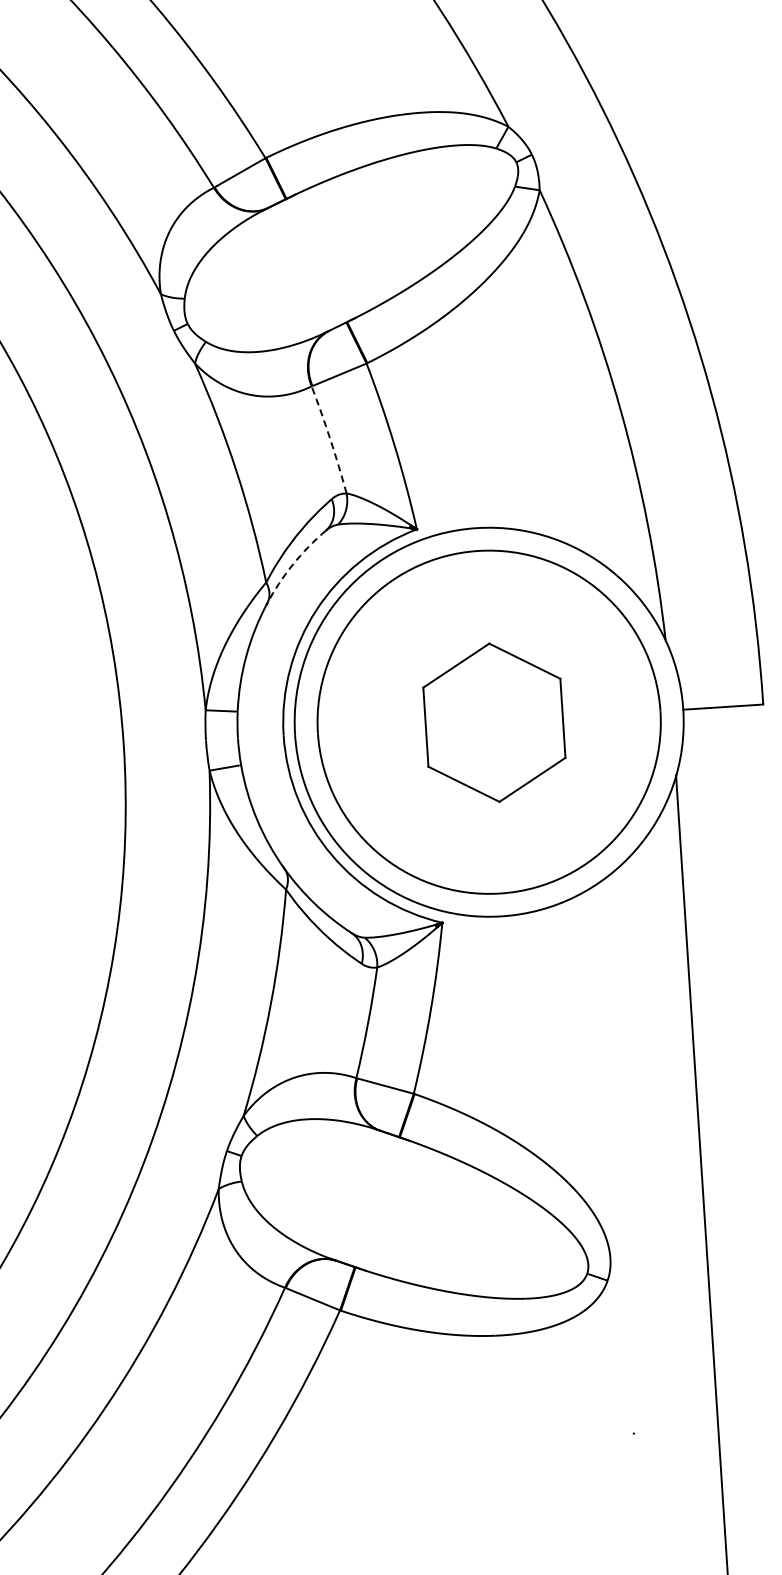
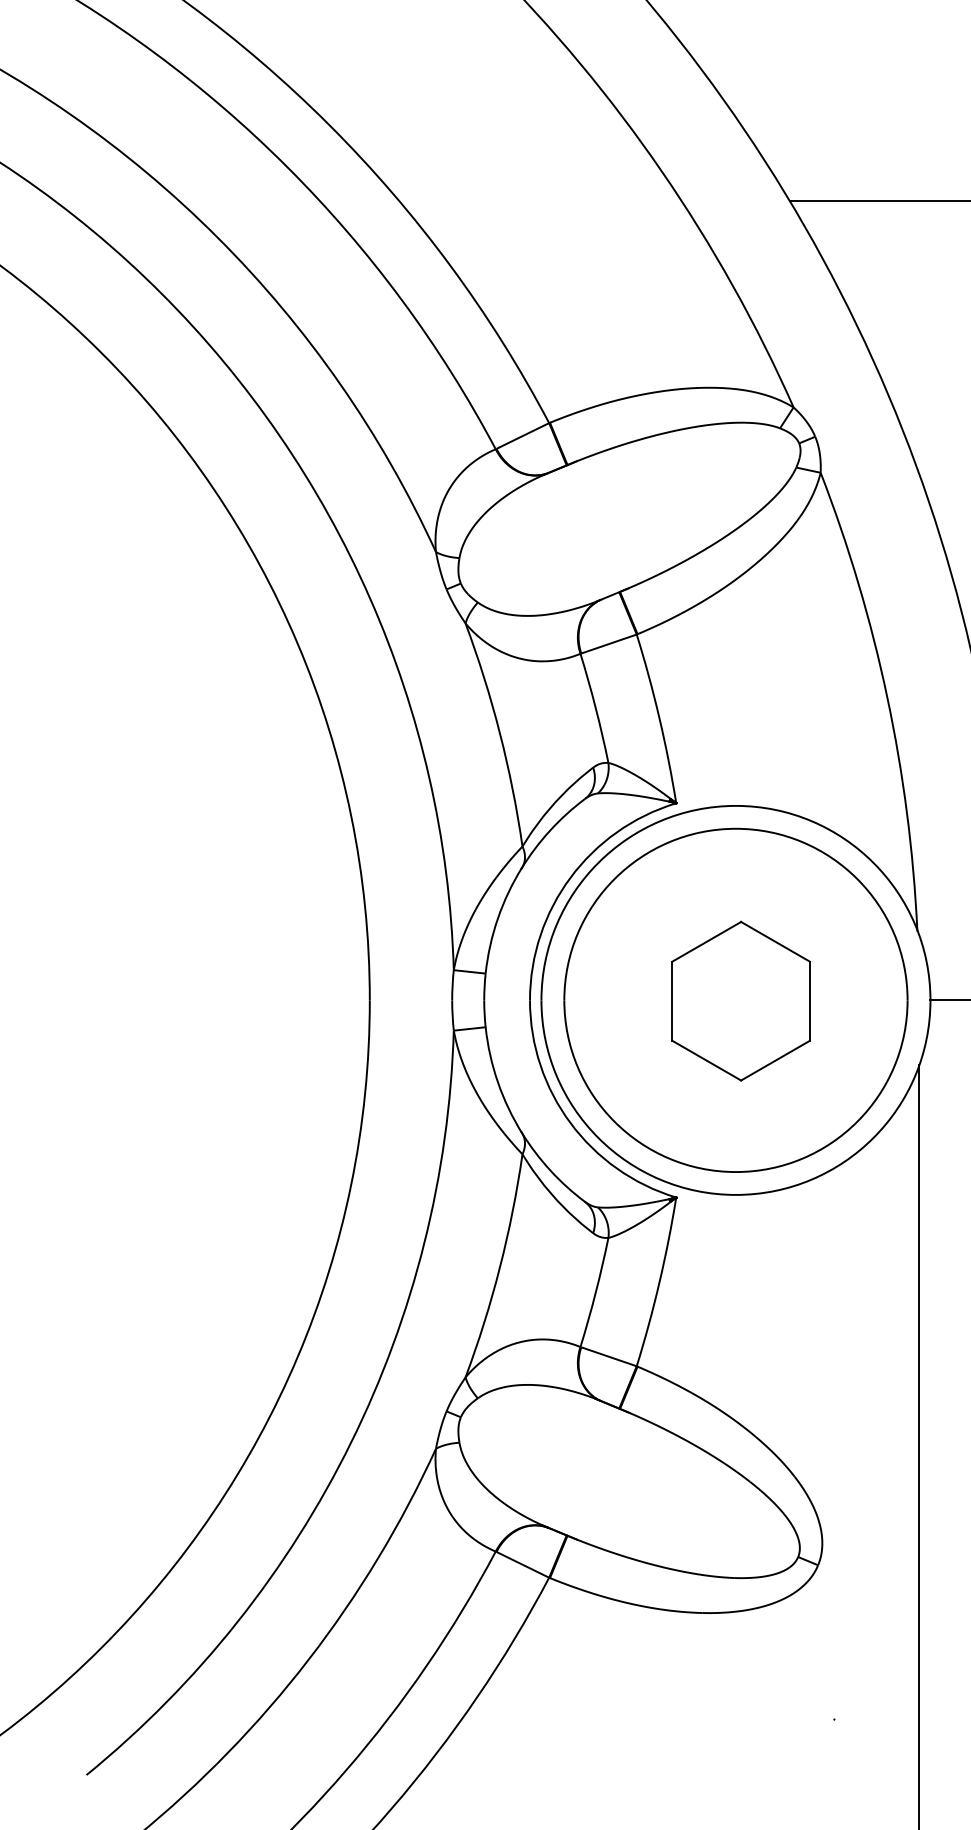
arc: (330, 440) -> (595, 708), dashed -> solid
arc: (293, 564) -> (550, 830), dashed -> solid

